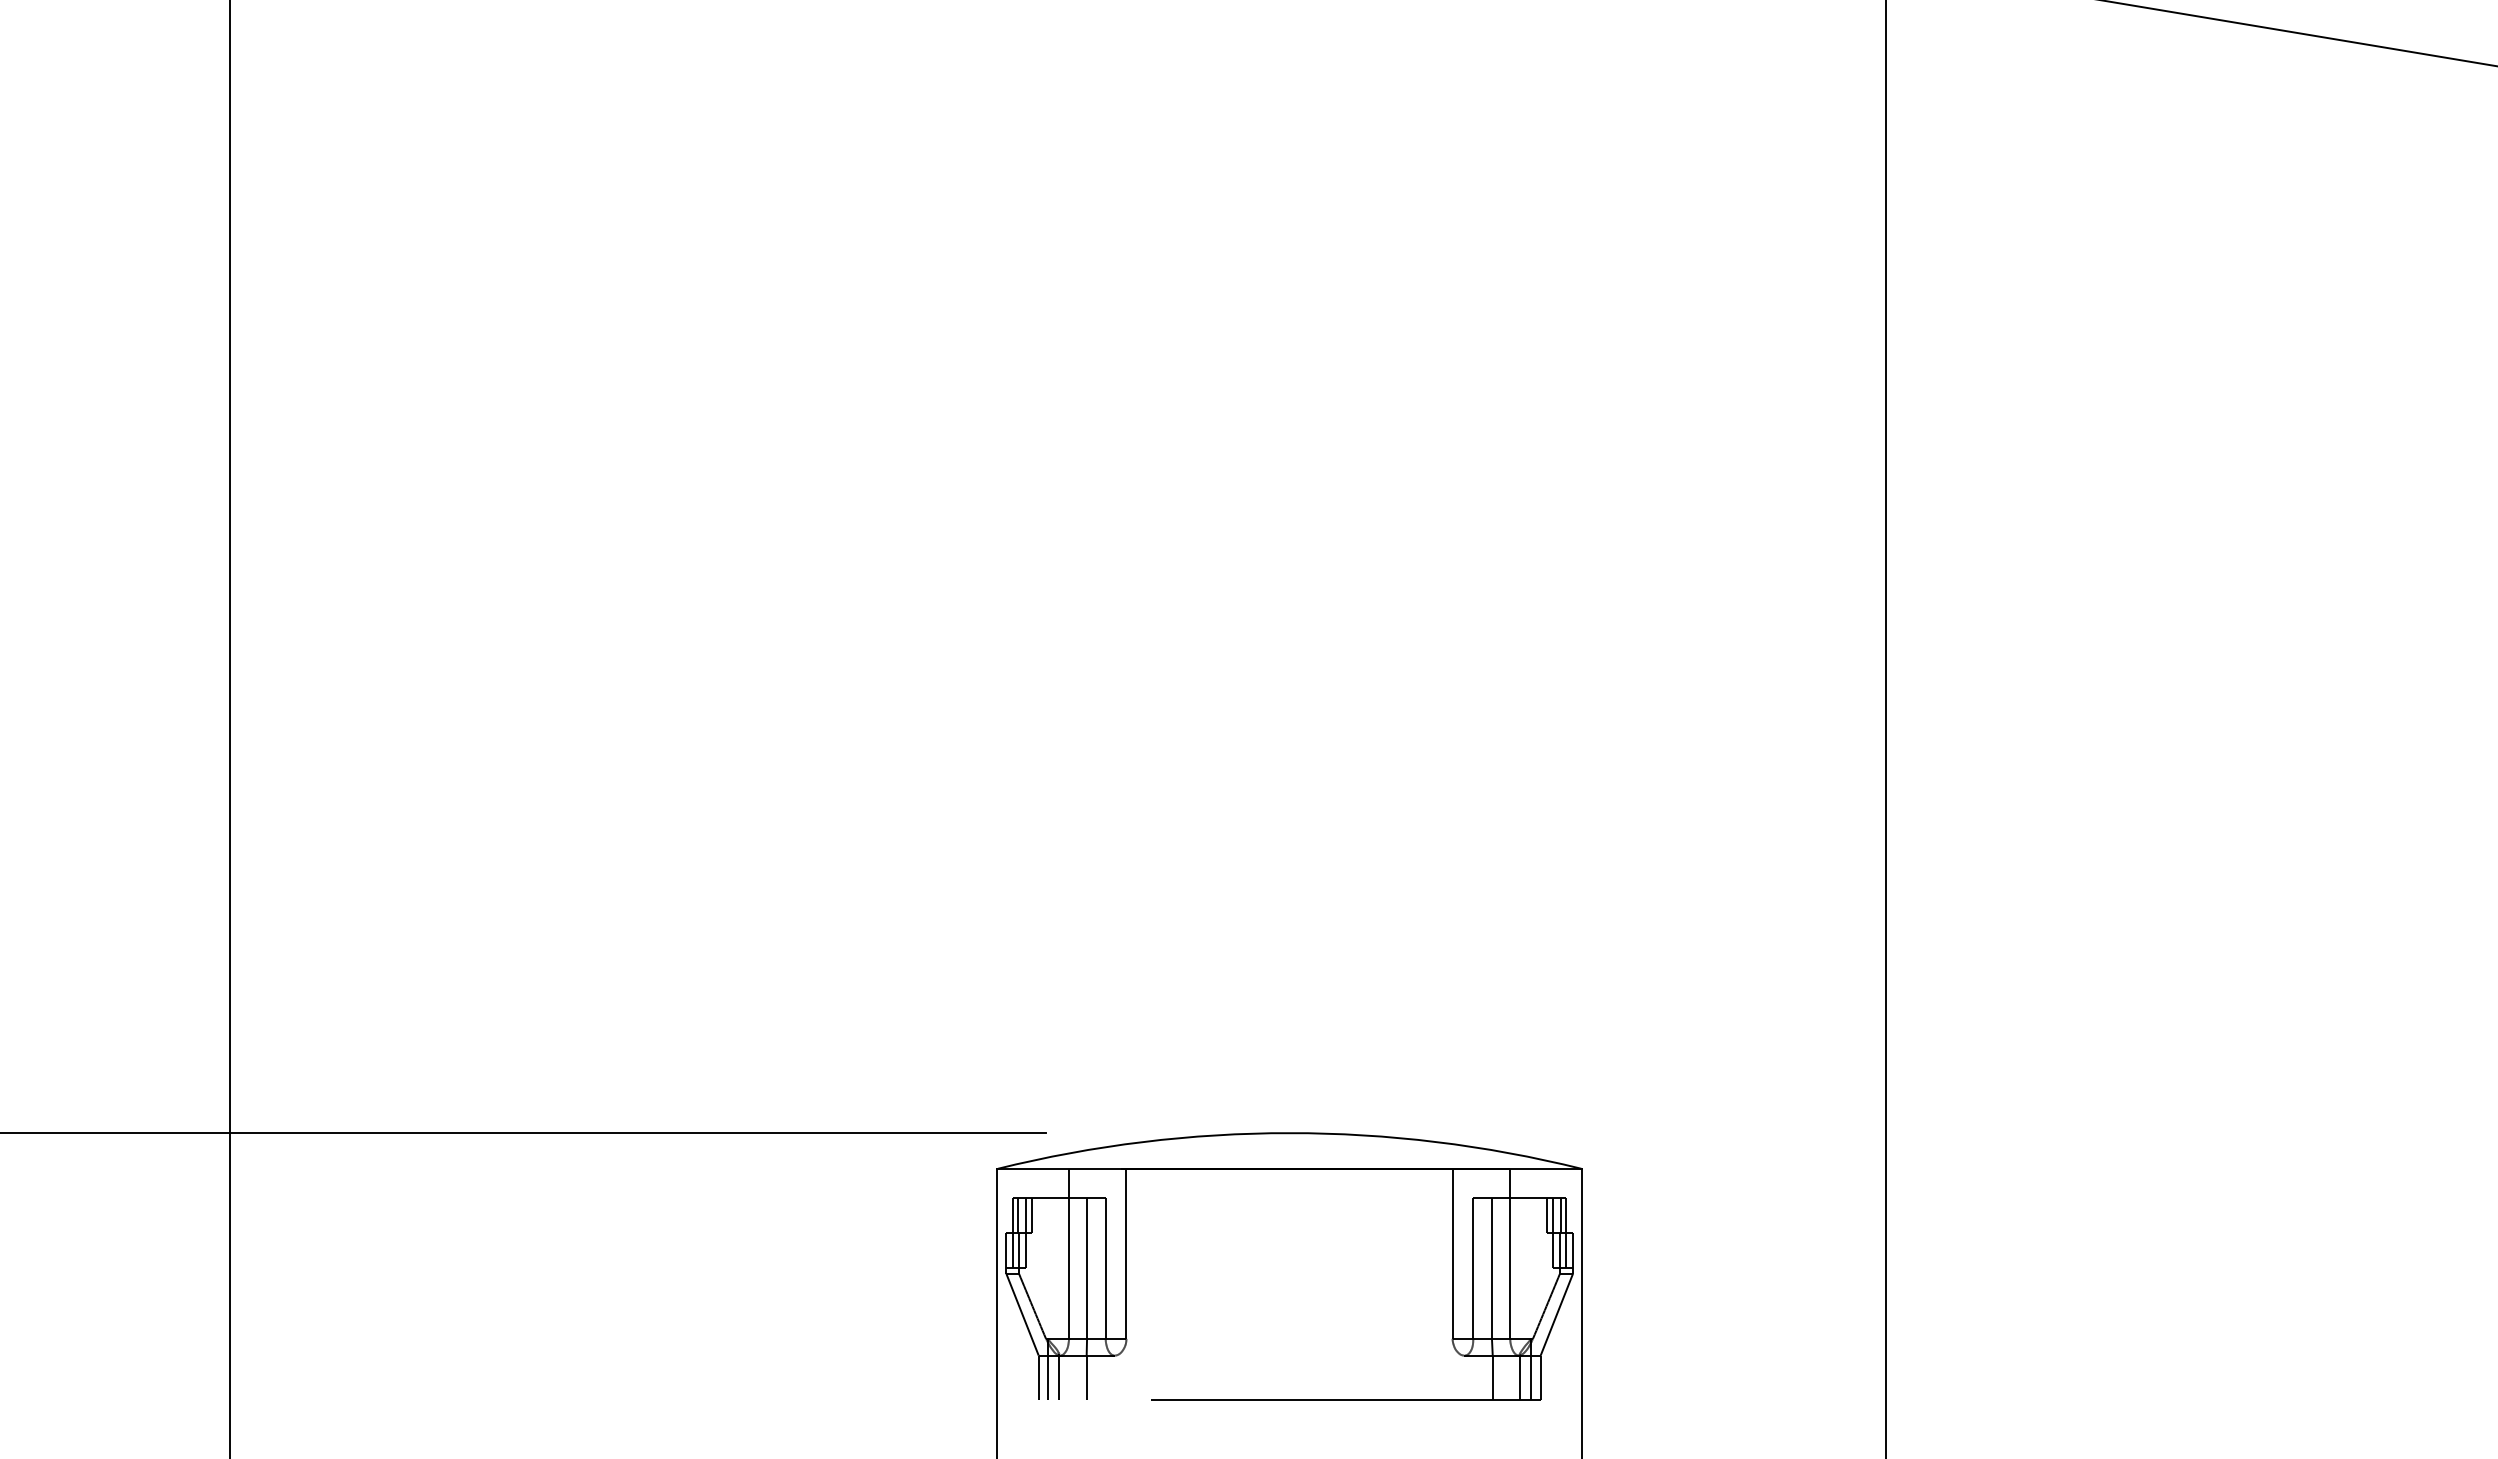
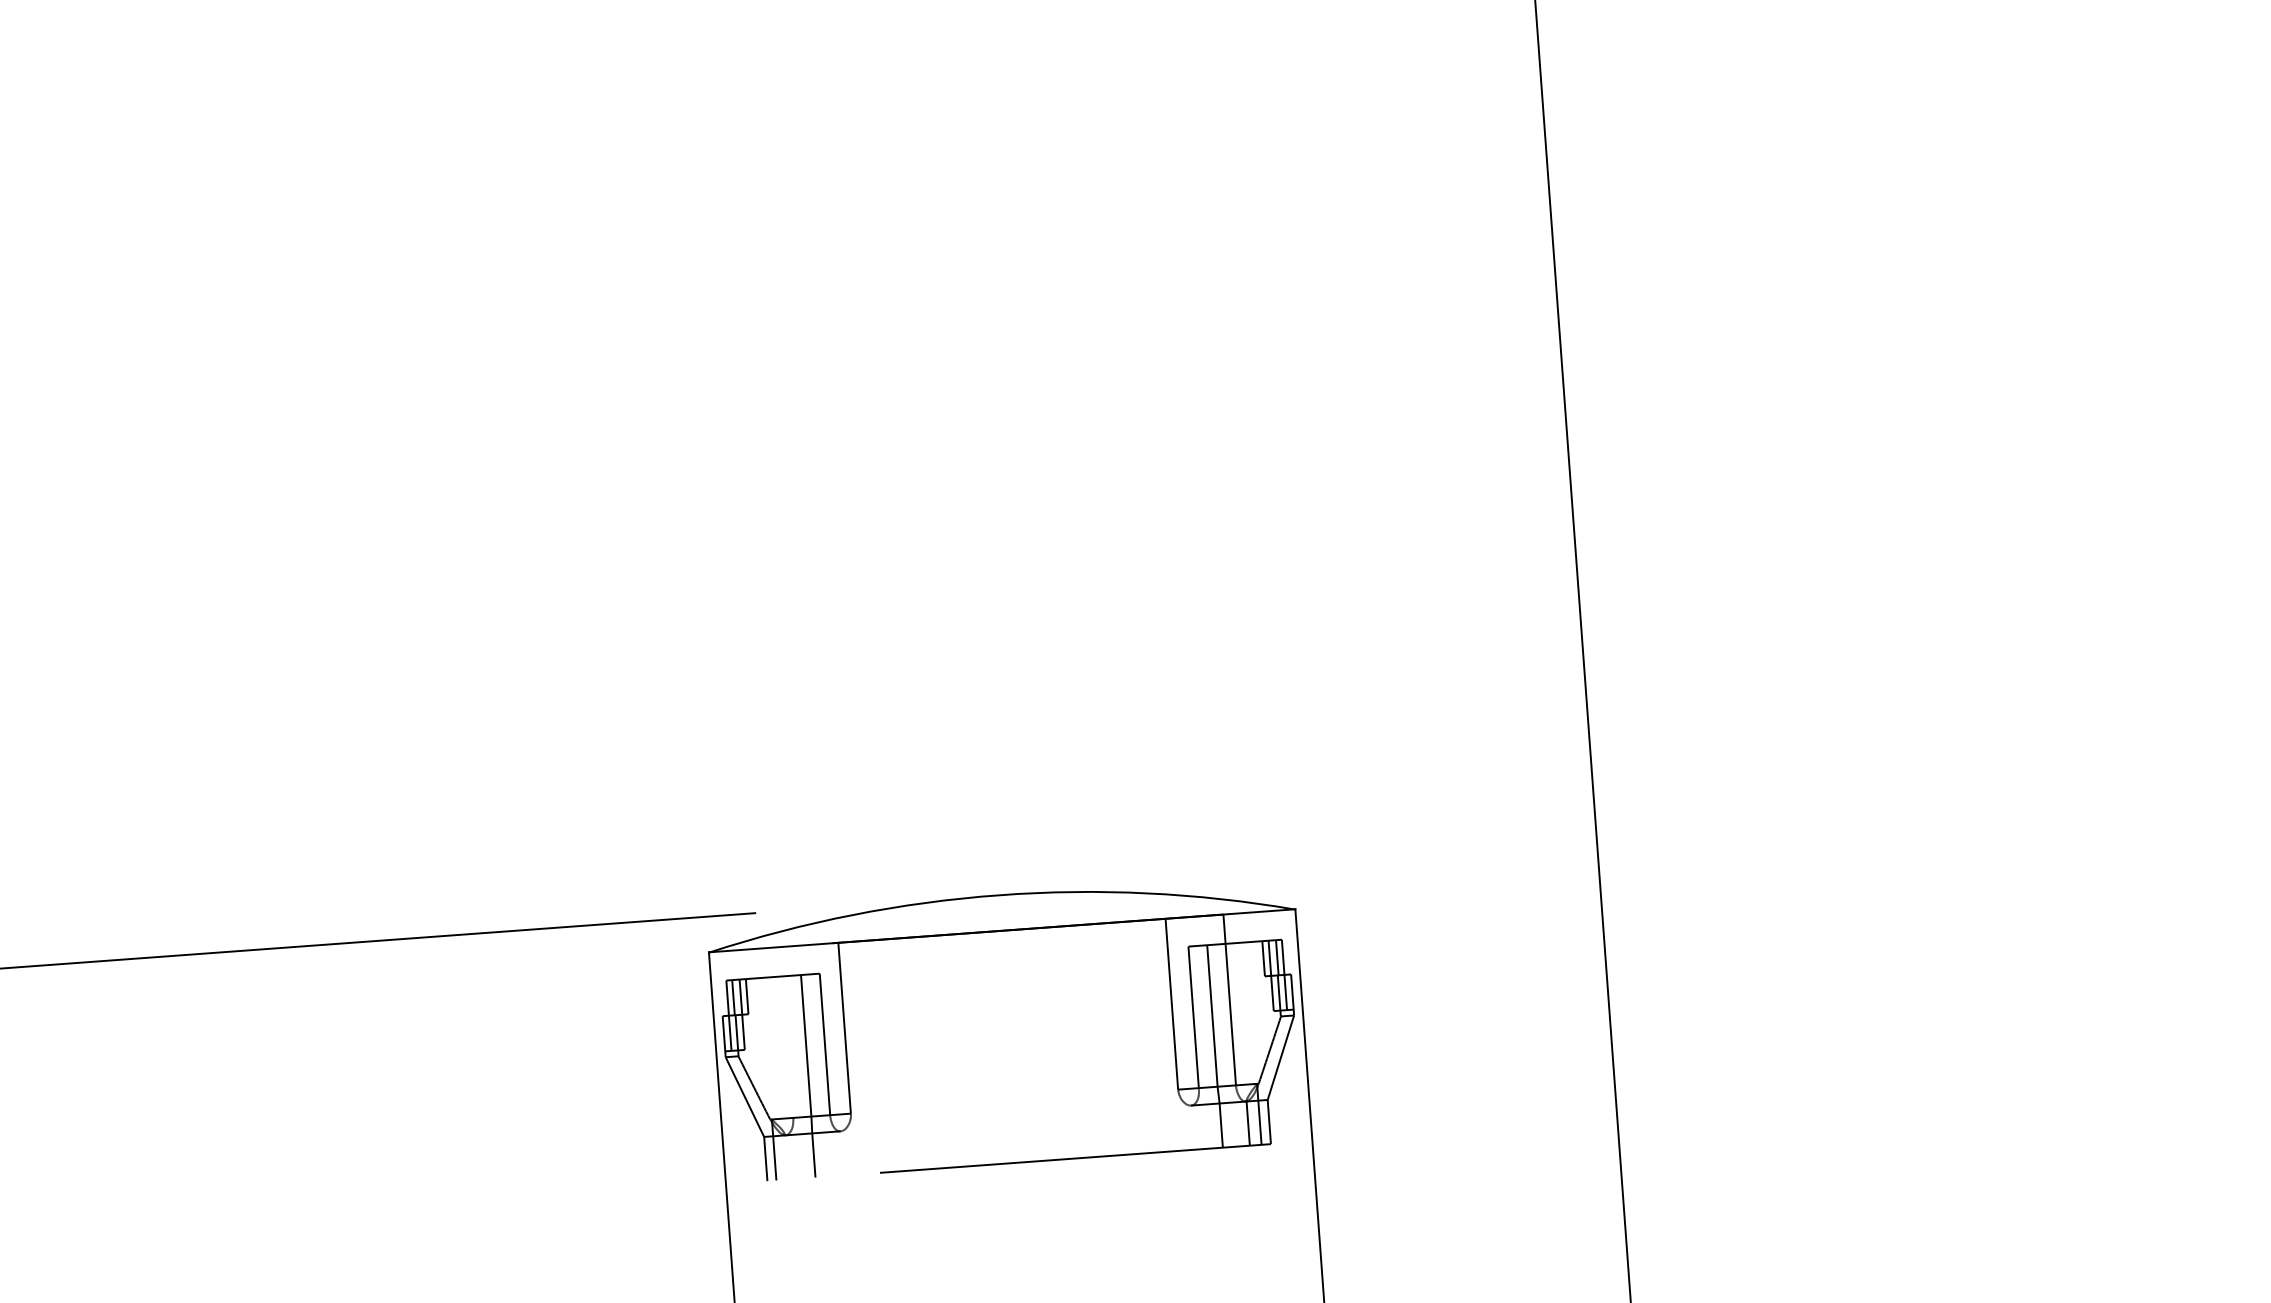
line: (1069, 1253) -> (787, 1032), removed
line: (1059, 1376) -> (786, 1156), removed

